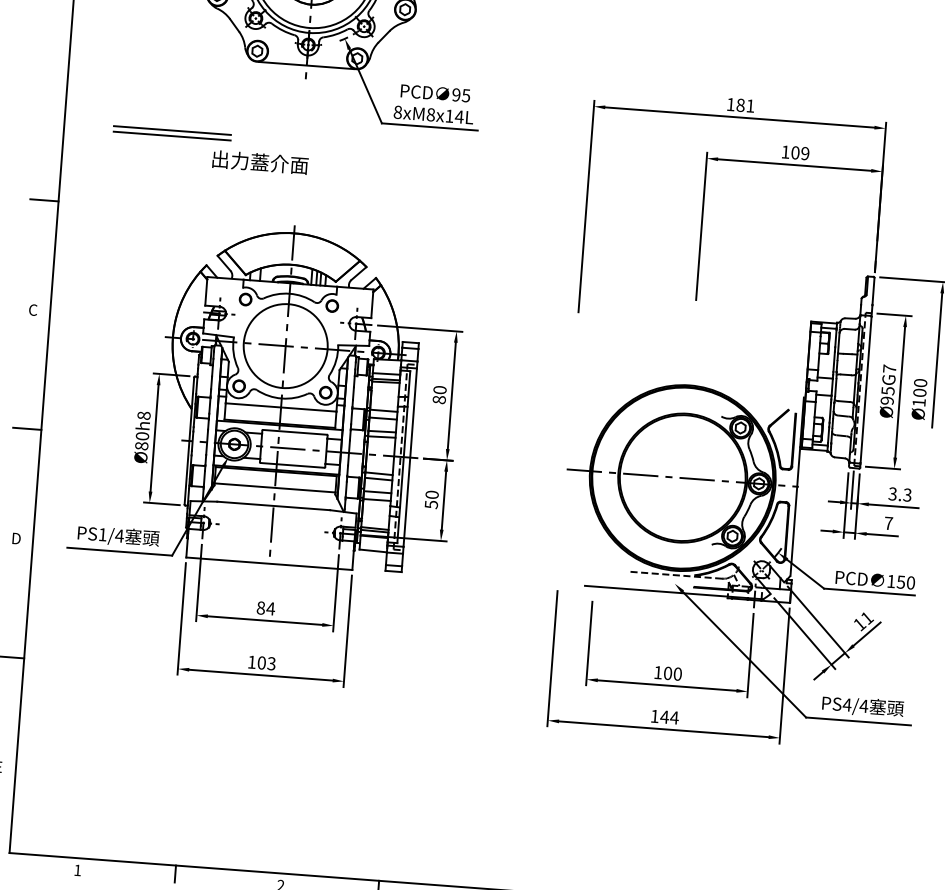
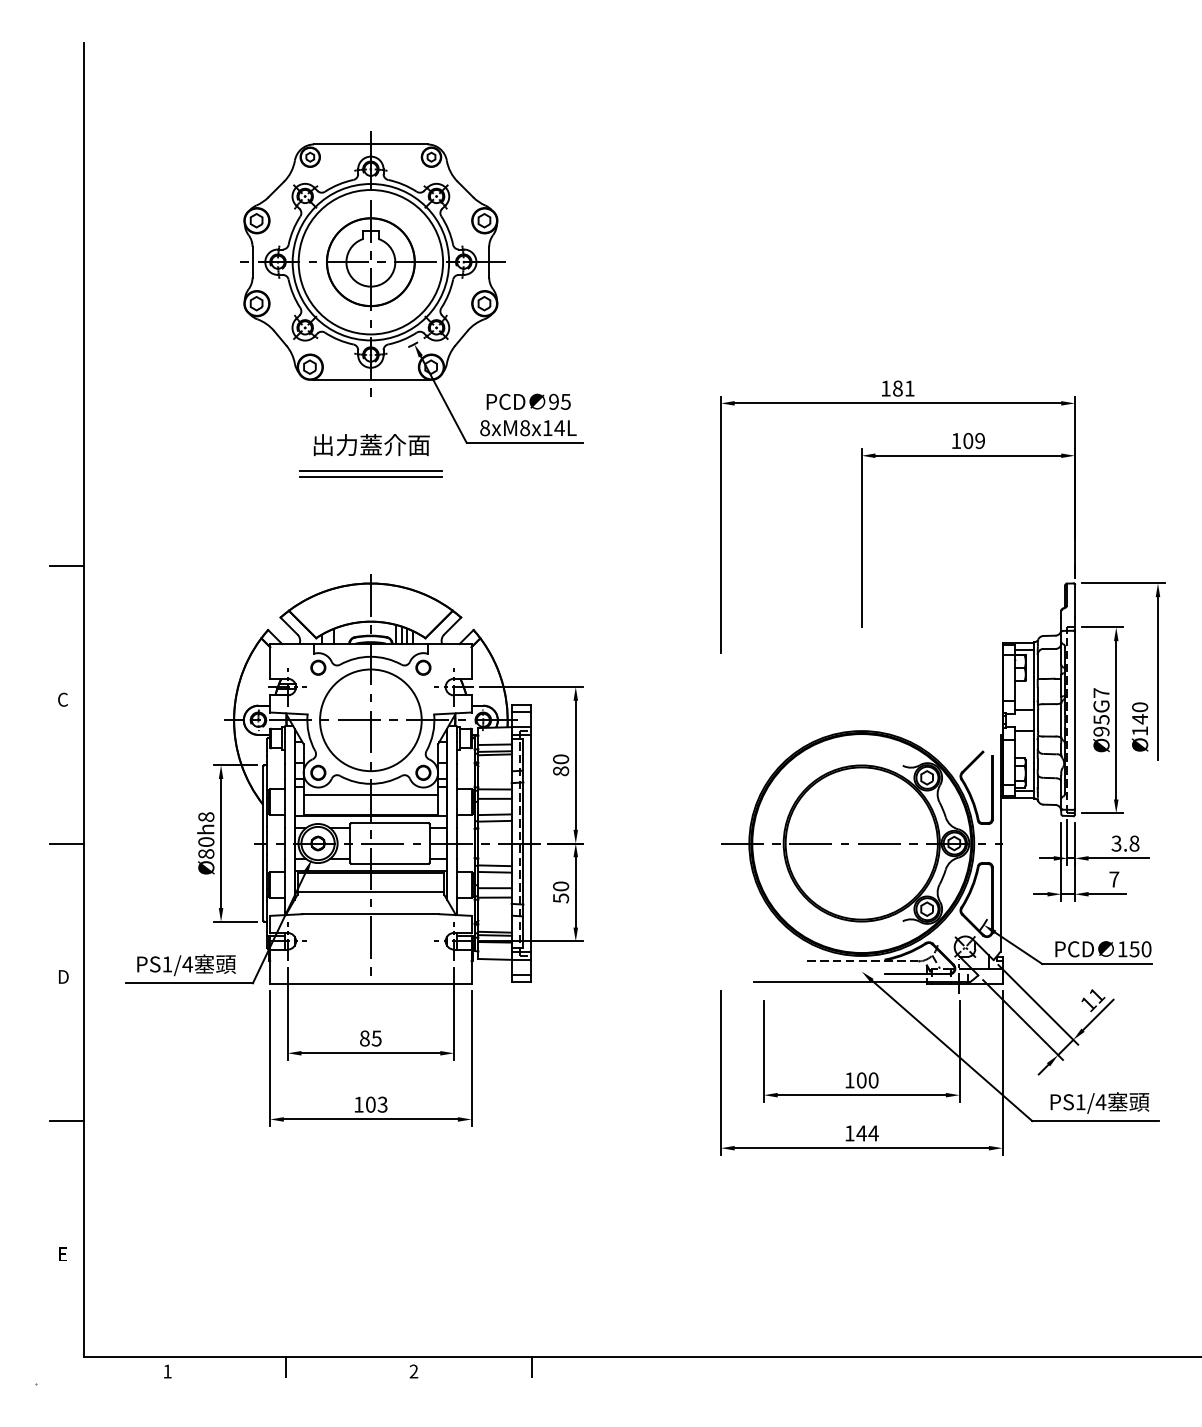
part: (172, 132) -> (370, 473), moved
text: (260, 162) -> (371, 445), moved
text: (920, 393) -> (1140, 719), Ø100 -> Ø140
text: (907, 495) -> (1134, 843), 3.3 -> 3.8
text: (270, 608) -> (376, 1038), 84 -> 85
text: (847, 705) -> (1080, 1102), PS4/4 -> PS1/4

